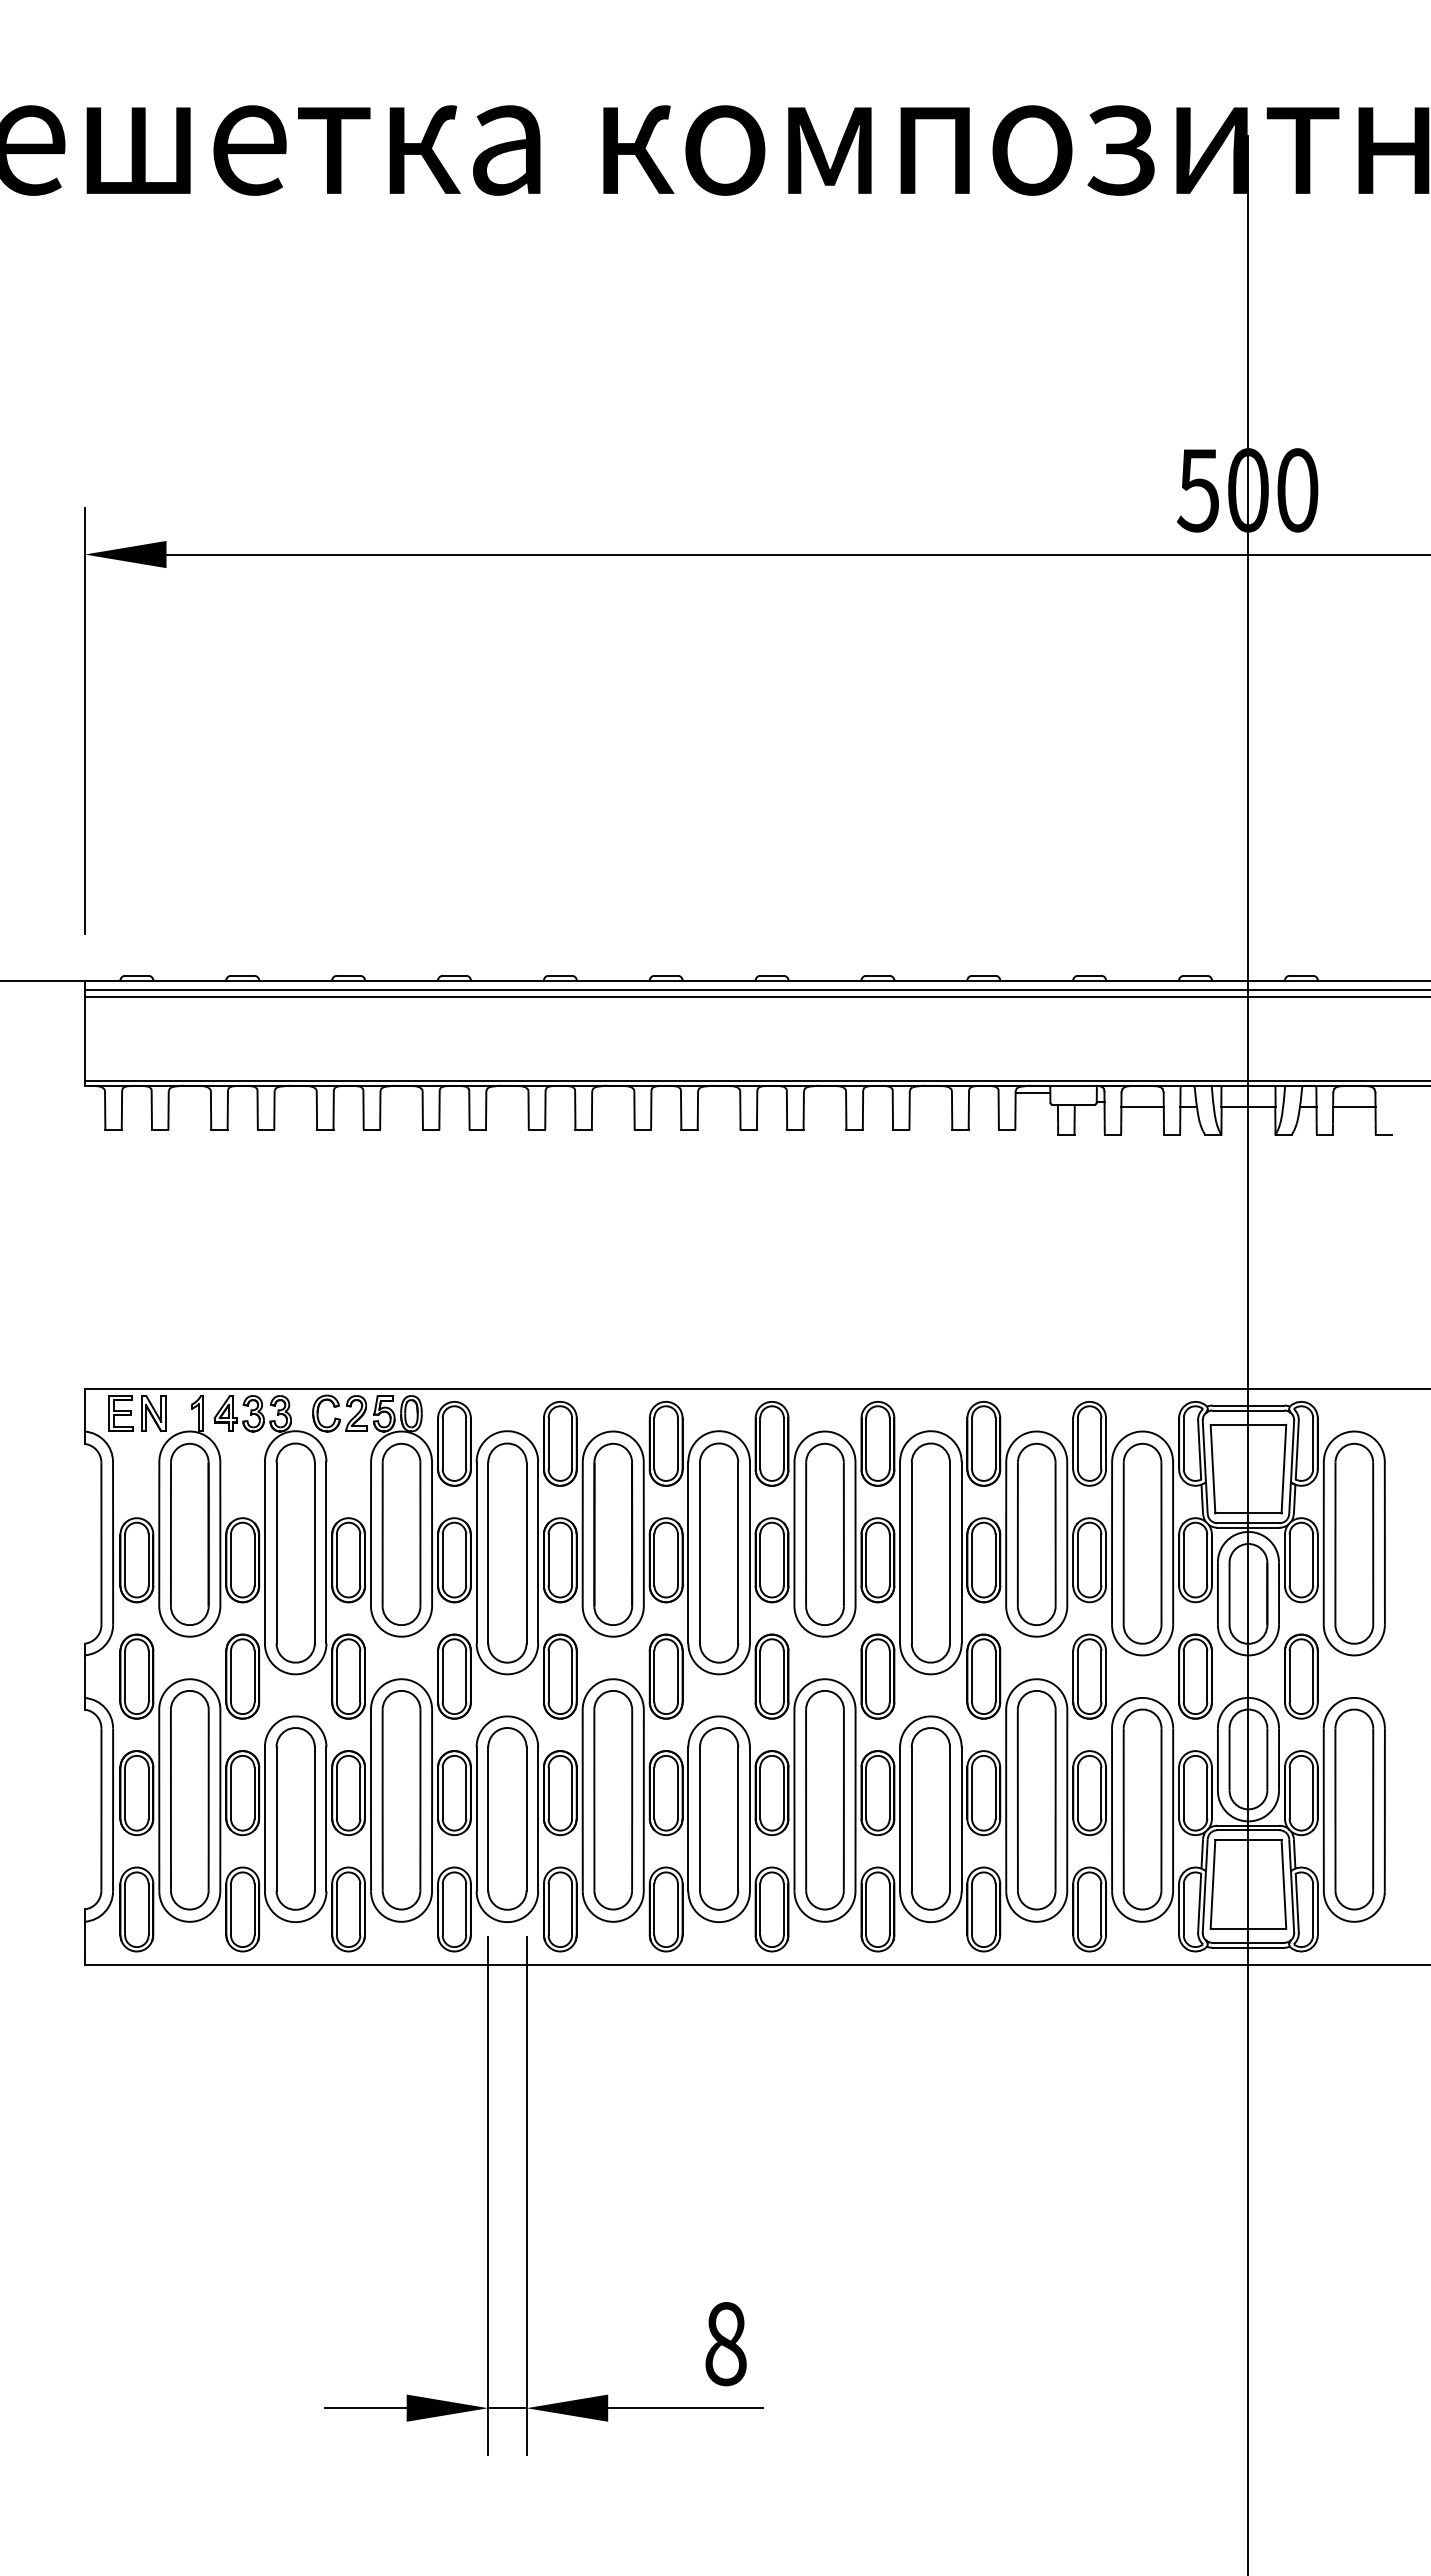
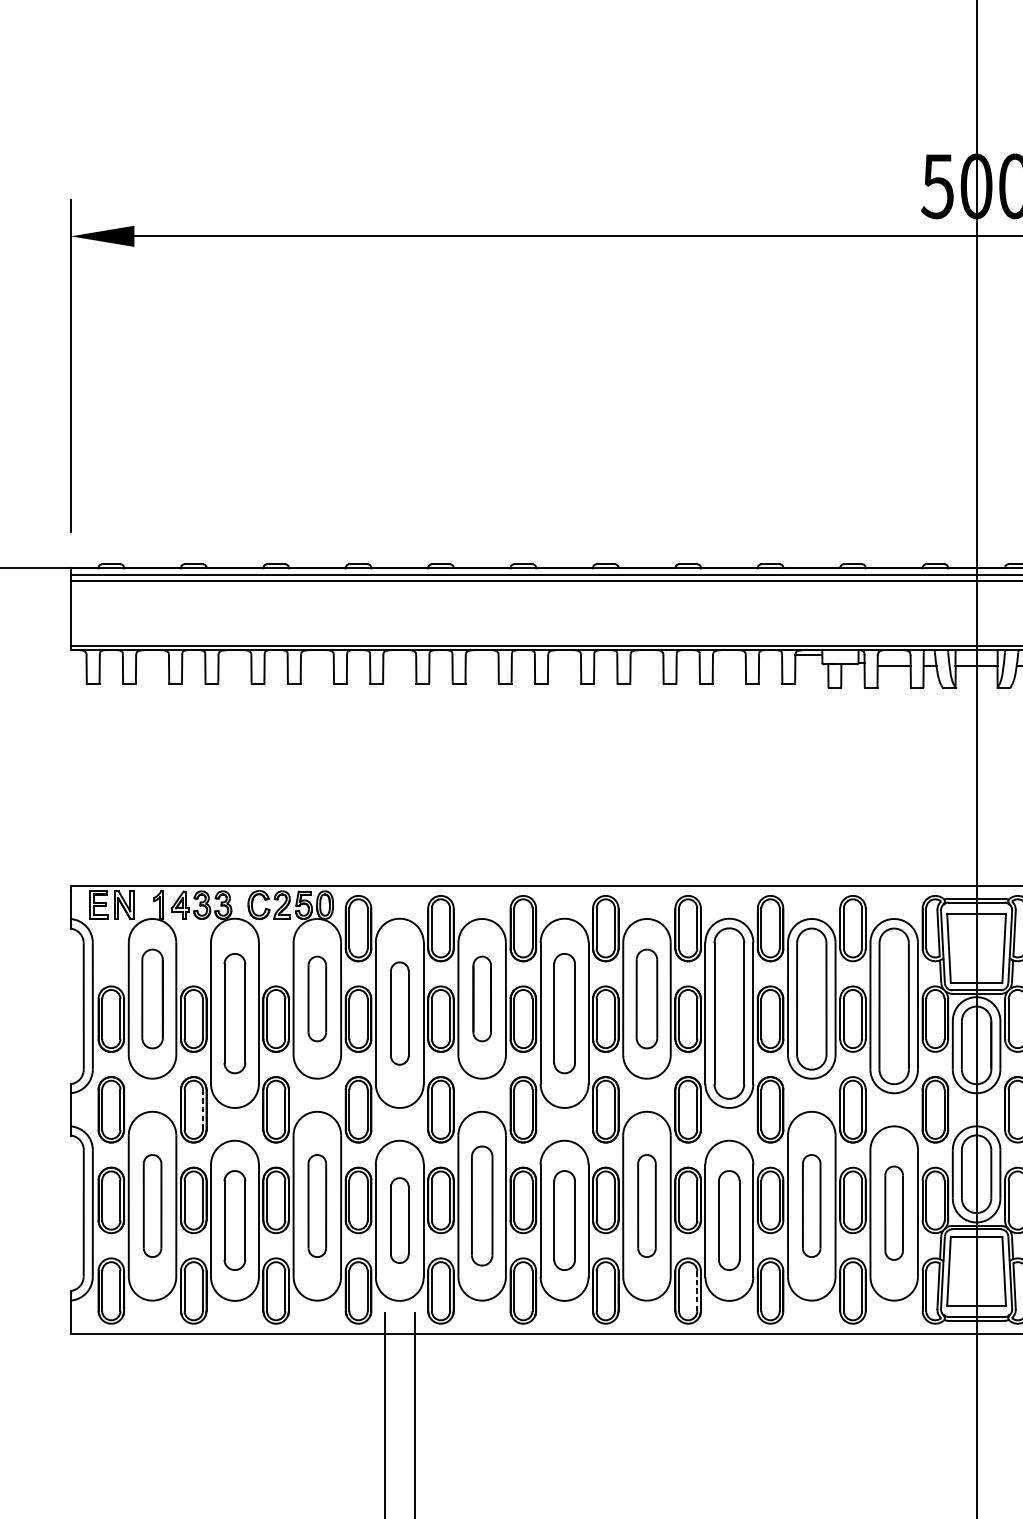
part: (189, 1533) -> (152, 998), size x0.7
part: (401, 1533) -> (317, 998), size x0.6
part: (613, 1533) -> (482, 998), size x0.6
part: (824, 1533) -> (646, 998), size x0.7
part: (295, 1552) -> (234, 1013), size x0.7
part: (507, 1552) -> (399, 1013), size x0.6
part: (719, 1552) -> (564, 1013), size x0.7
line: (254, 1676) -> (202, 1109), solid -> dashed
part: (189, 1800) -> (152, 1206), size x0.6
part: (401, 1800) -> (317, 1206), size x0.6
part: (613, 1800) -> (482, 1206), size x0.7
part: (824, 1800) -> (646, 1206), size x0.6
part: (1036, 1800) -> (811, 1206), size x0.6
part: (1142, 1809) -> (894, 1213), size x0.6
part: (295, 1818) -> (234, 1220), size x0.7
part: (507, 1818) -> (399, 1220), size x0.6
part: (719, 1818) -> (564, 1220), size x0.7
part: (930, 1818) -> (729, 1220), size x0.7
line: (889, 1909) -> (697, 1291), solid -> dashed

